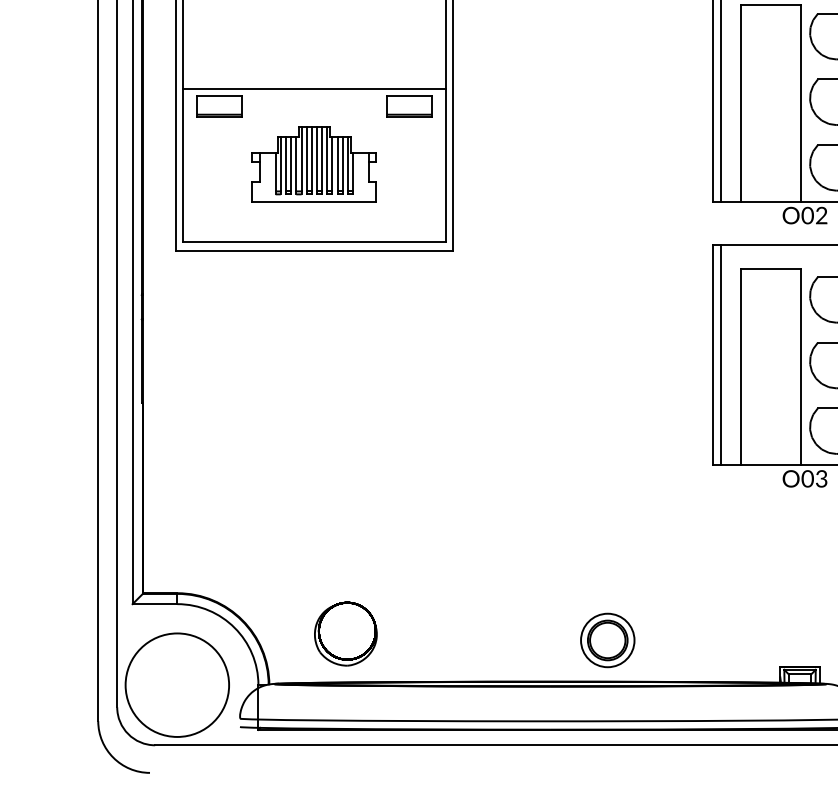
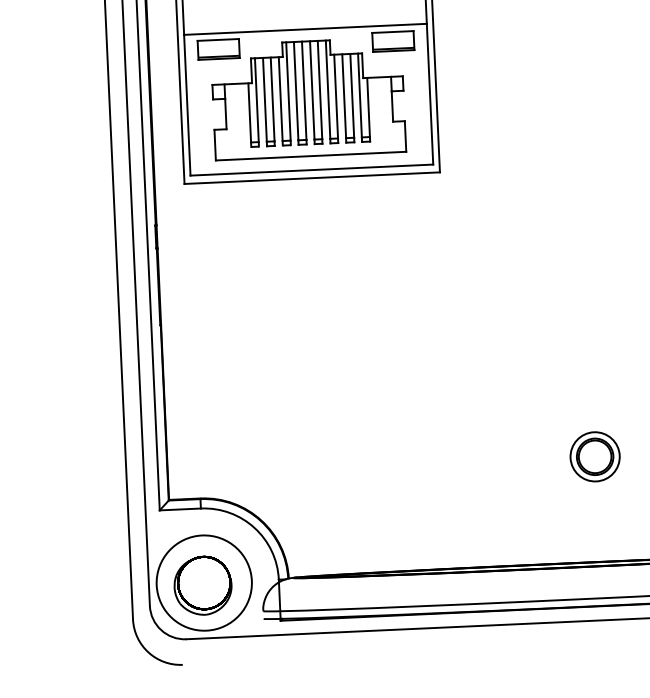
part: (314, 164) -> (308, 98), size x1.67
part: (345, 633) -> (202, 585), moved
part: (607, 640) -> (594, 456), moved

